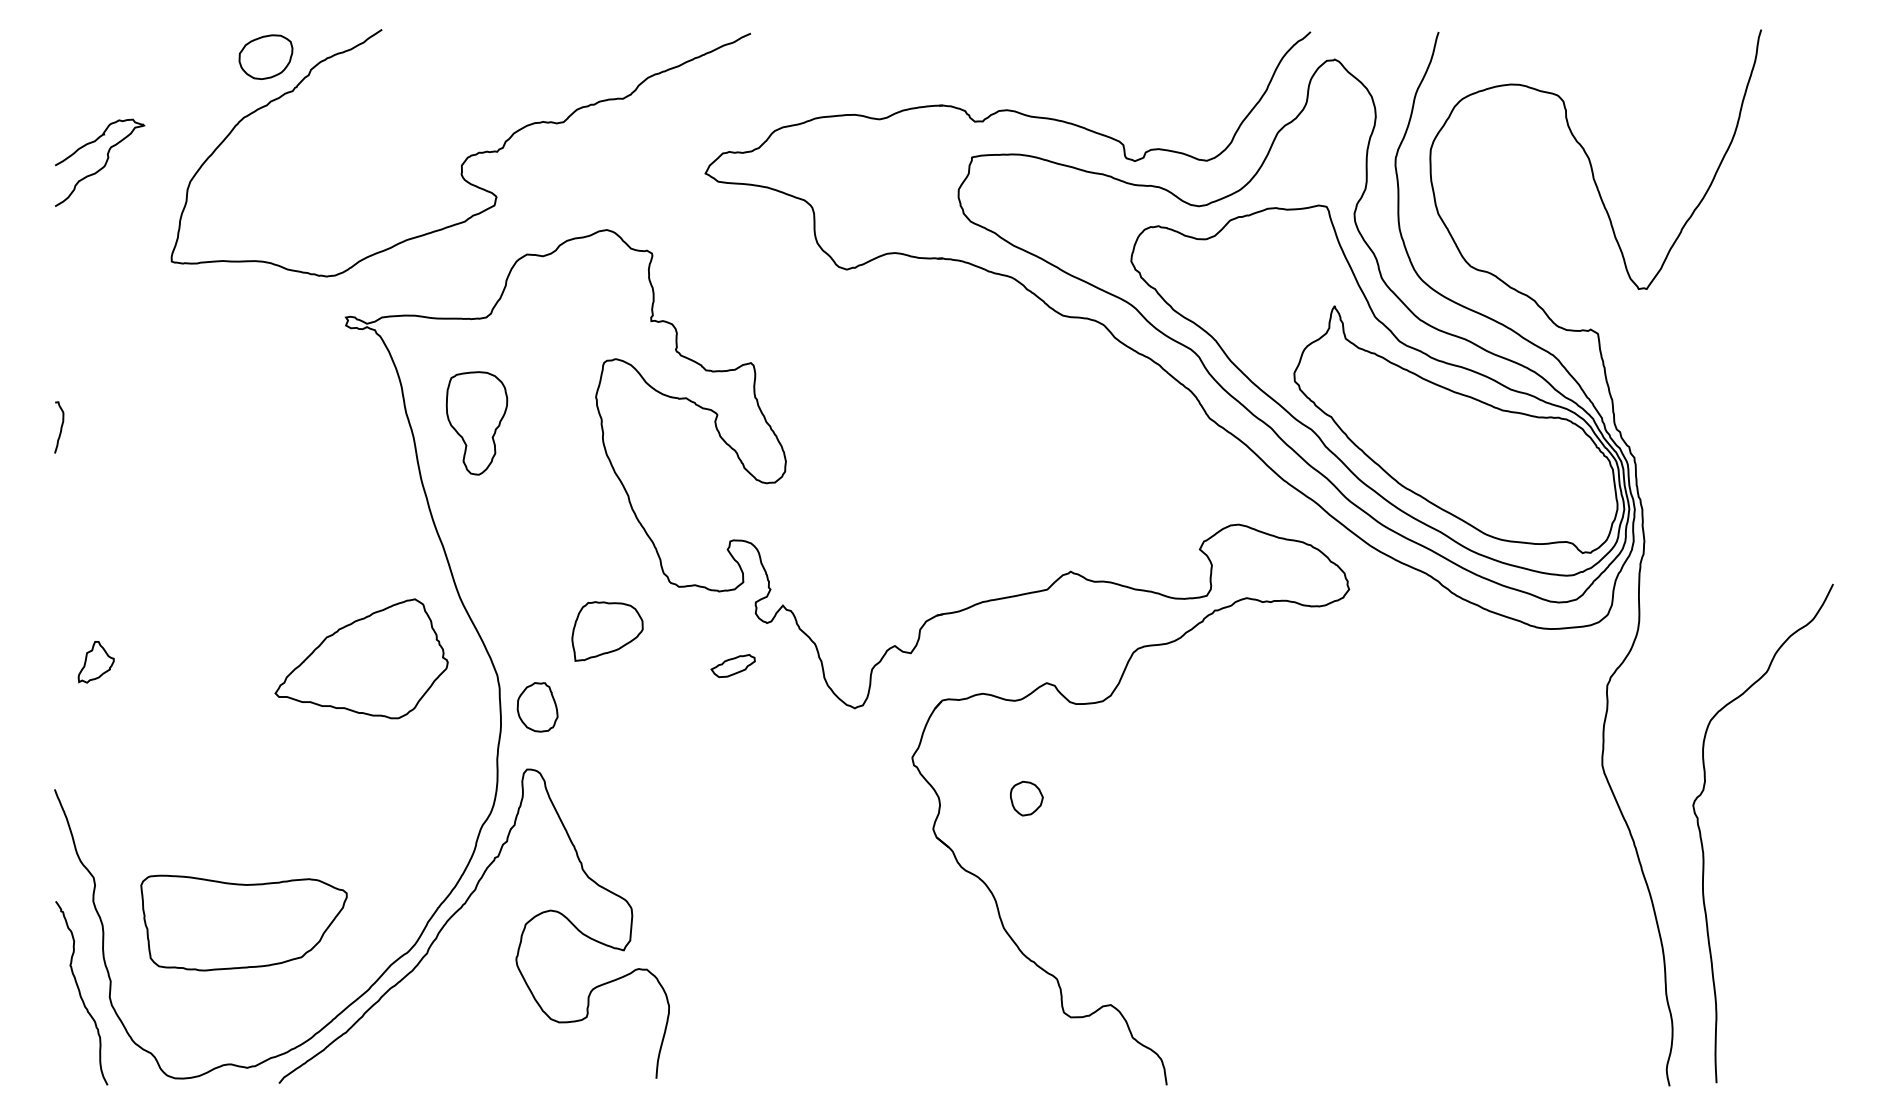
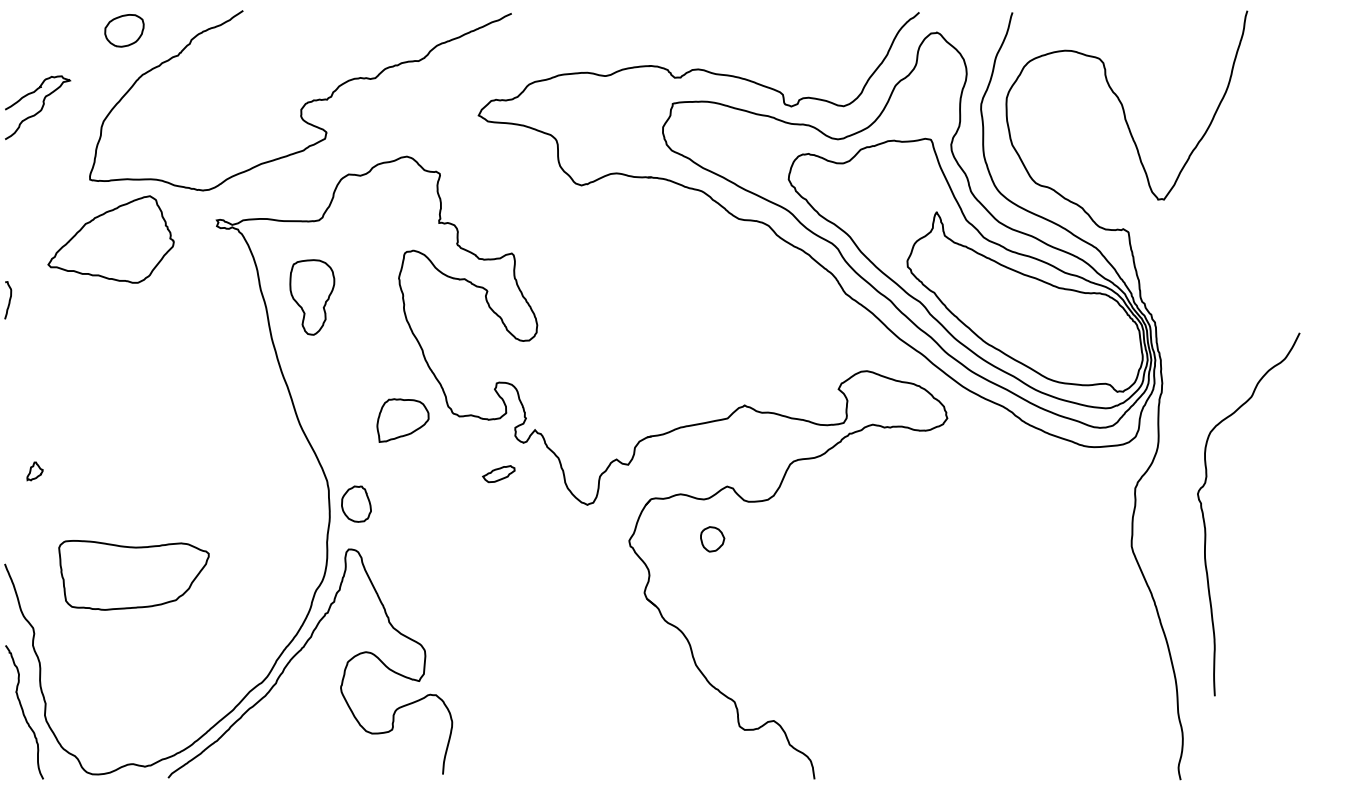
part: (265, 56) -> (124, 30), moved
part: (607, 631) -> (402, 420), moved
part: (361, 658) -> (111, 239), moved
part: (95, 662) -> (34, 471), size x0.6
part: (1026, 798) -> (712, 539), moved
curve: (1702, 840) -> (1204, 519), moved
part: (243, 922) -> (133, 574), moved

